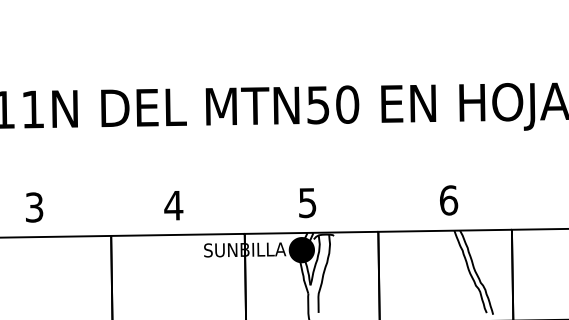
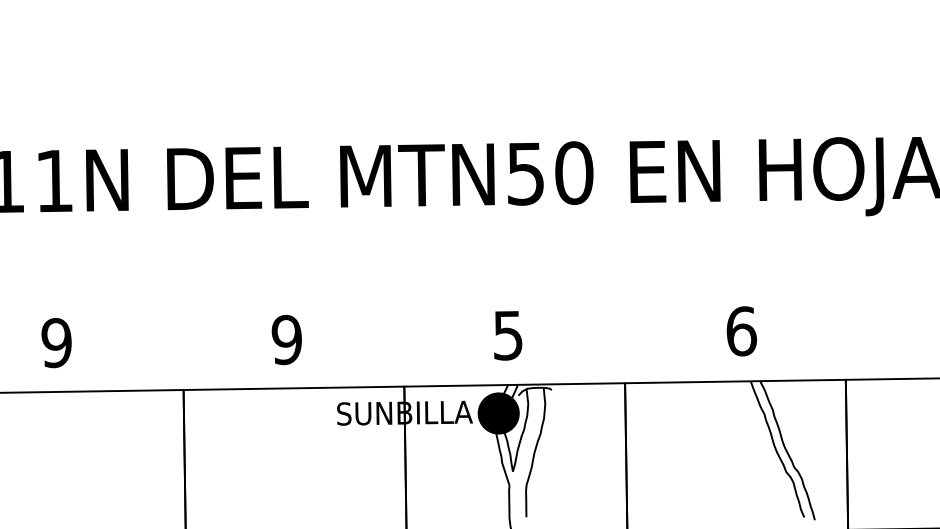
text: (173, 205) -> (286, 339), 4 -> 9
text: (34, 207) -> (56, 342), 3 -> 9

